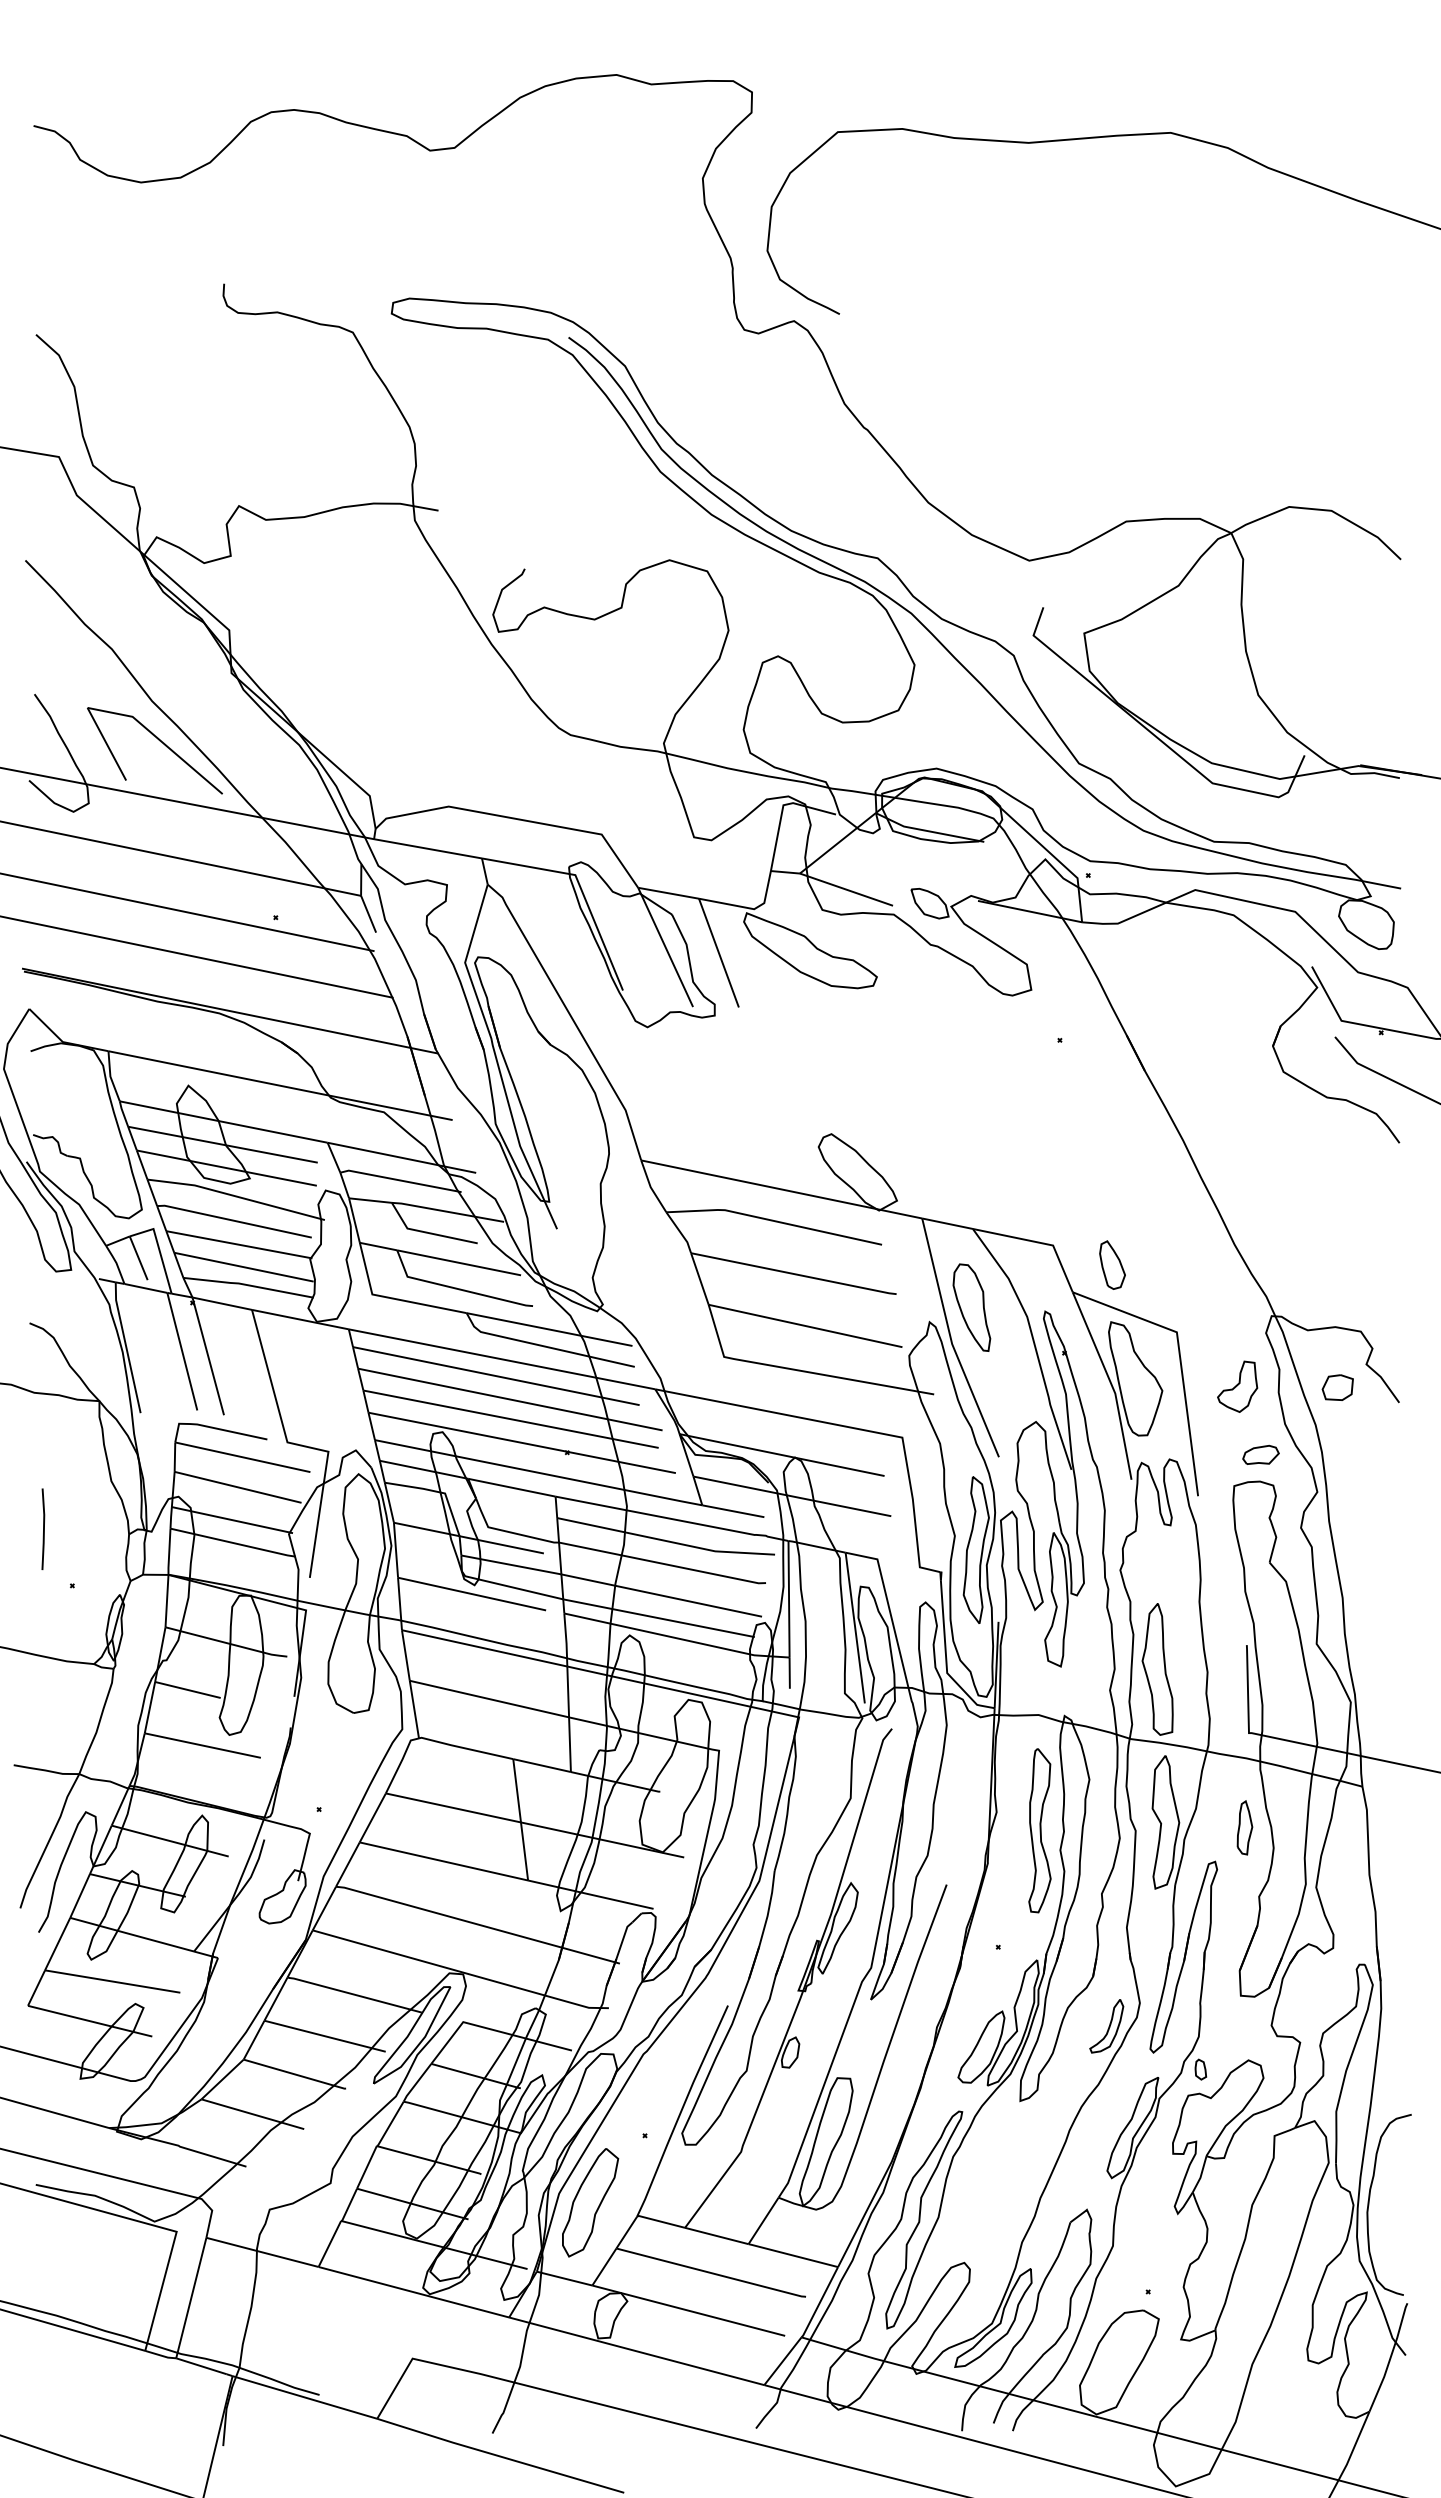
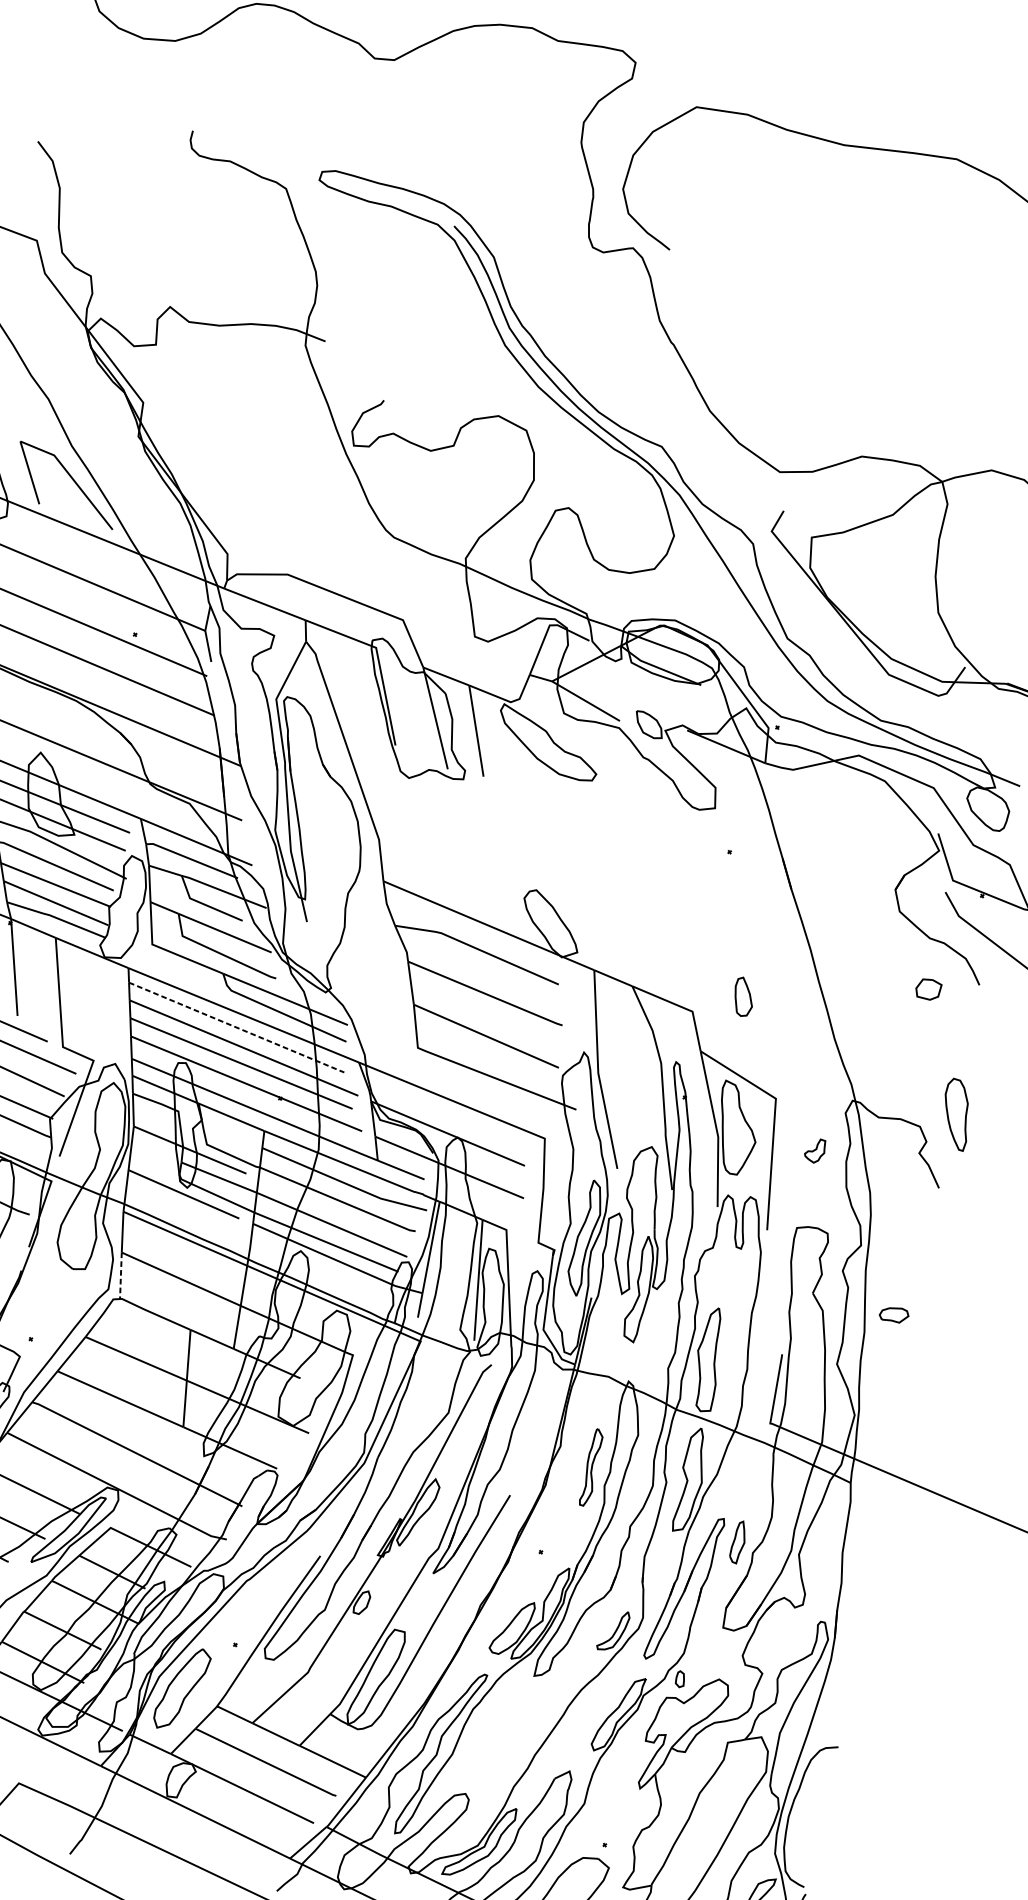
part: (1112, 1264) -> (743, 996), moved
part: (971, 1307) -> (956, 1114), moved
line: (496, 1376) -> (236, 1027), solid -> dashed
part: (1237, 1386) -> (814, 1150), size x0.6
part: (1337, 1387) -> (928, 989), moved
part: (1260, 1454) -> (893, 1314), moved
line: (414, 1710) -> (120, 1276), solid -> dashed
part: (1244, 1827) -> (738, 1541), moved
part: (1039, 1830) -> (591, 1467), size x0.6

